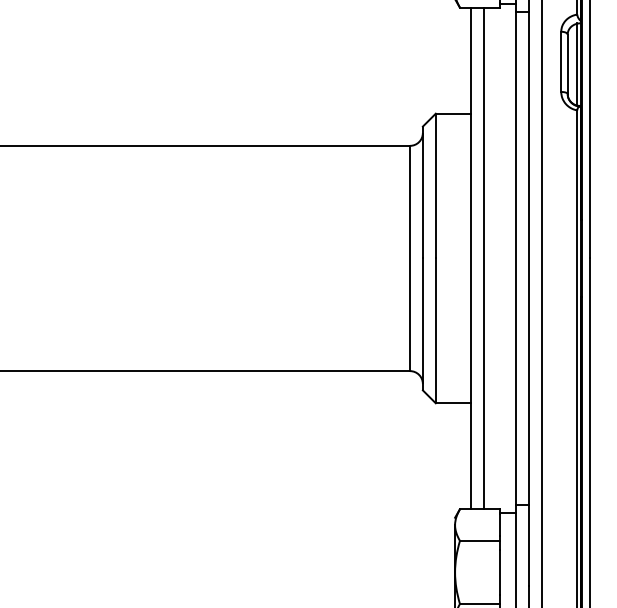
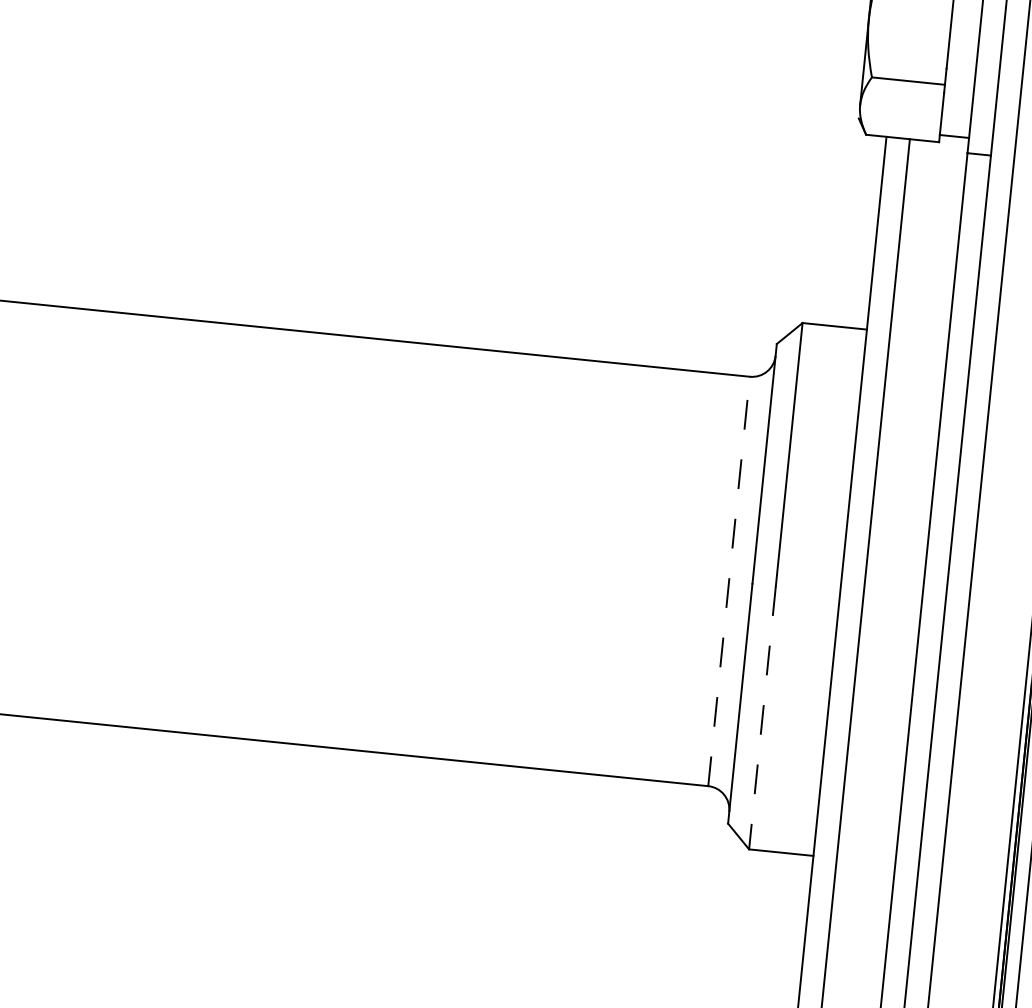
line: (410, 258) -> (729, 581), solid -> dashed
line: (435, 331) -> (761, 718), solid -> dashed

